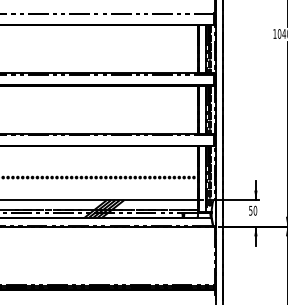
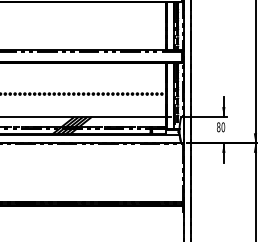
text: (250, 210) -> (218, 127), 50 -> 80

